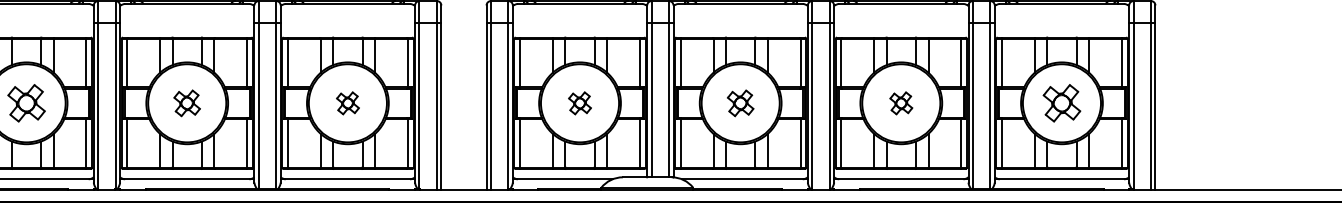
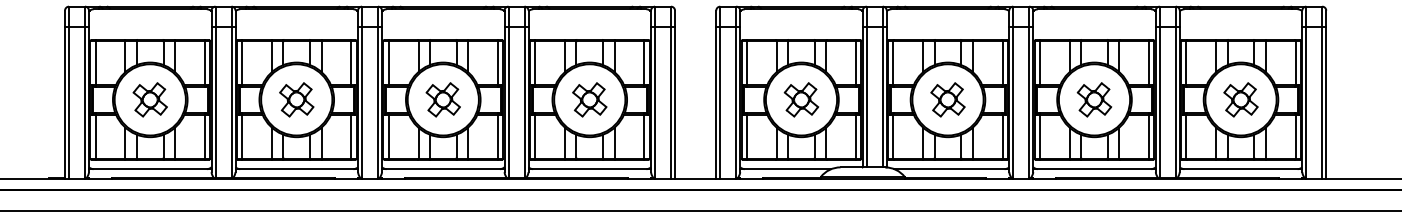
part: (186, 102) -> (442, 99), size x1.43
part: (347, 102) -> (589, 99), size x1.67
part: (580, 102) -> (801, 99), size x1.67
part: (740, 102) -> (947, 99), size x1.43
part: (901, 102) -> (1094, 99), size x1.67

